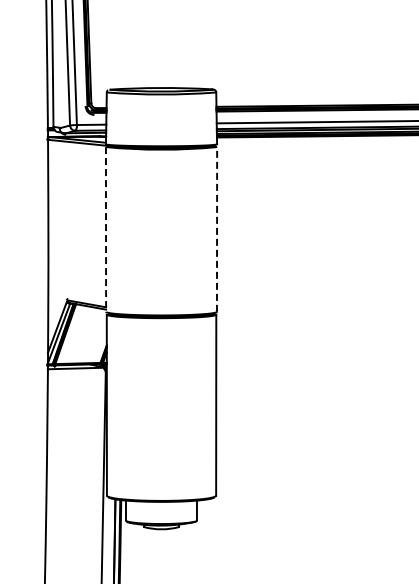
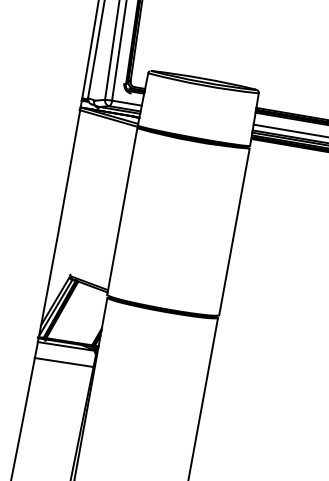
line: (217, 228) -> (235, 230), dashed -> solid
line: (106, 229) -> (122, 211), dashed -> solid
line: (76, 384) -> (64, 362), added

